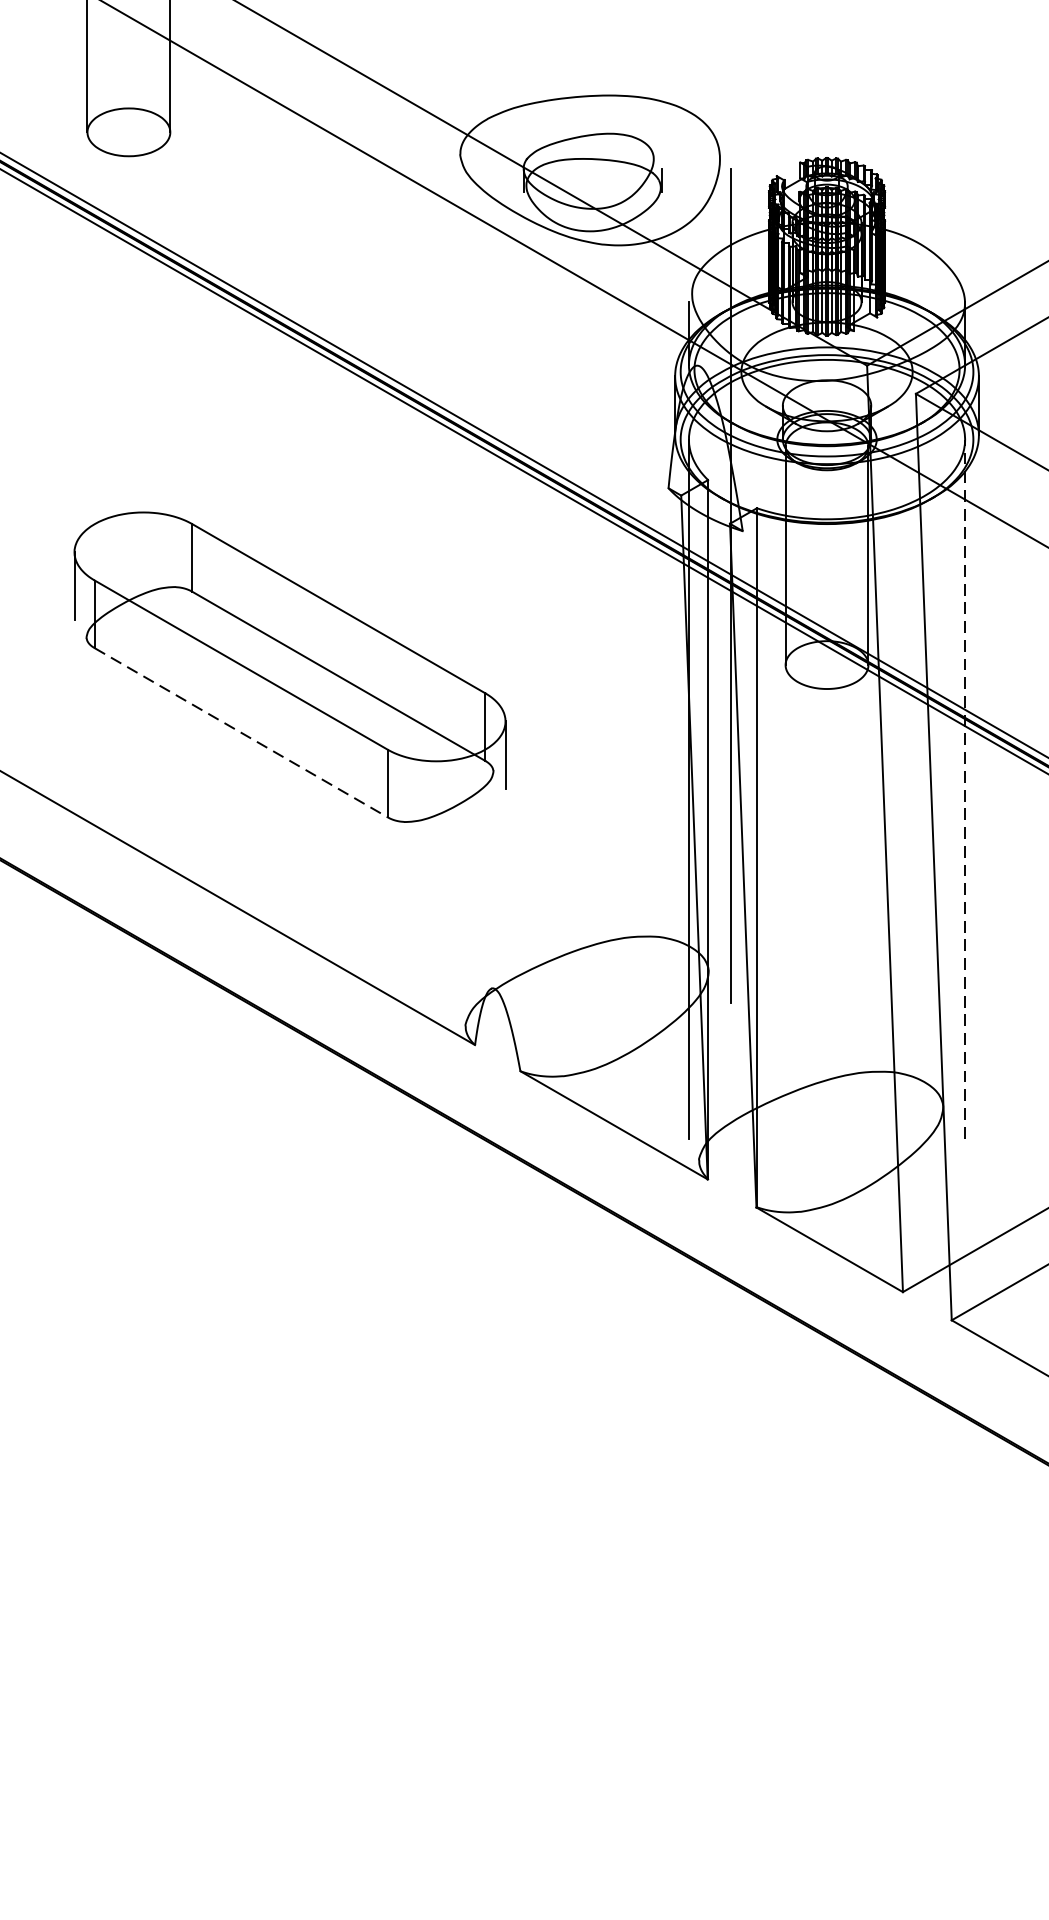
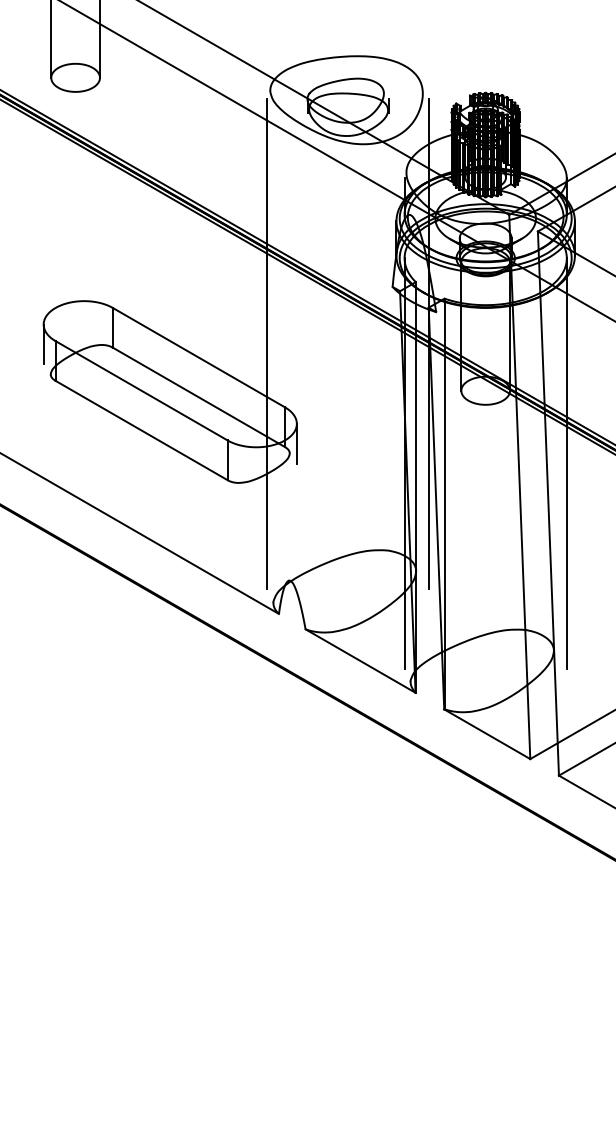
line: (453, 586) -> (266, 344), added
line: (242, 732) -> (142, 430), dashed -> solid
line: (964, 788) -> (566, 463), dashed -> solid

